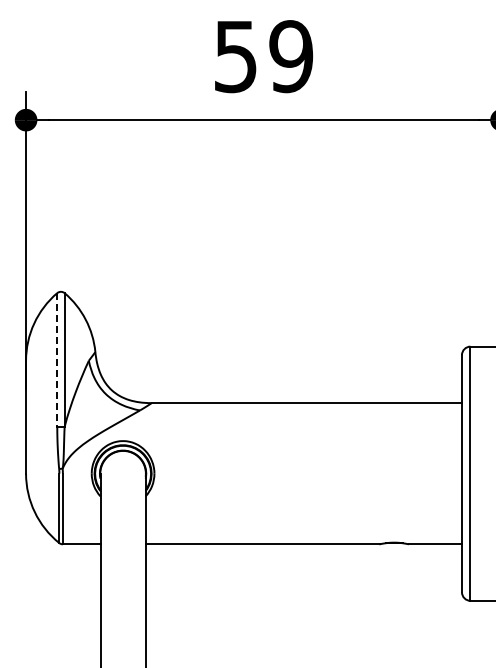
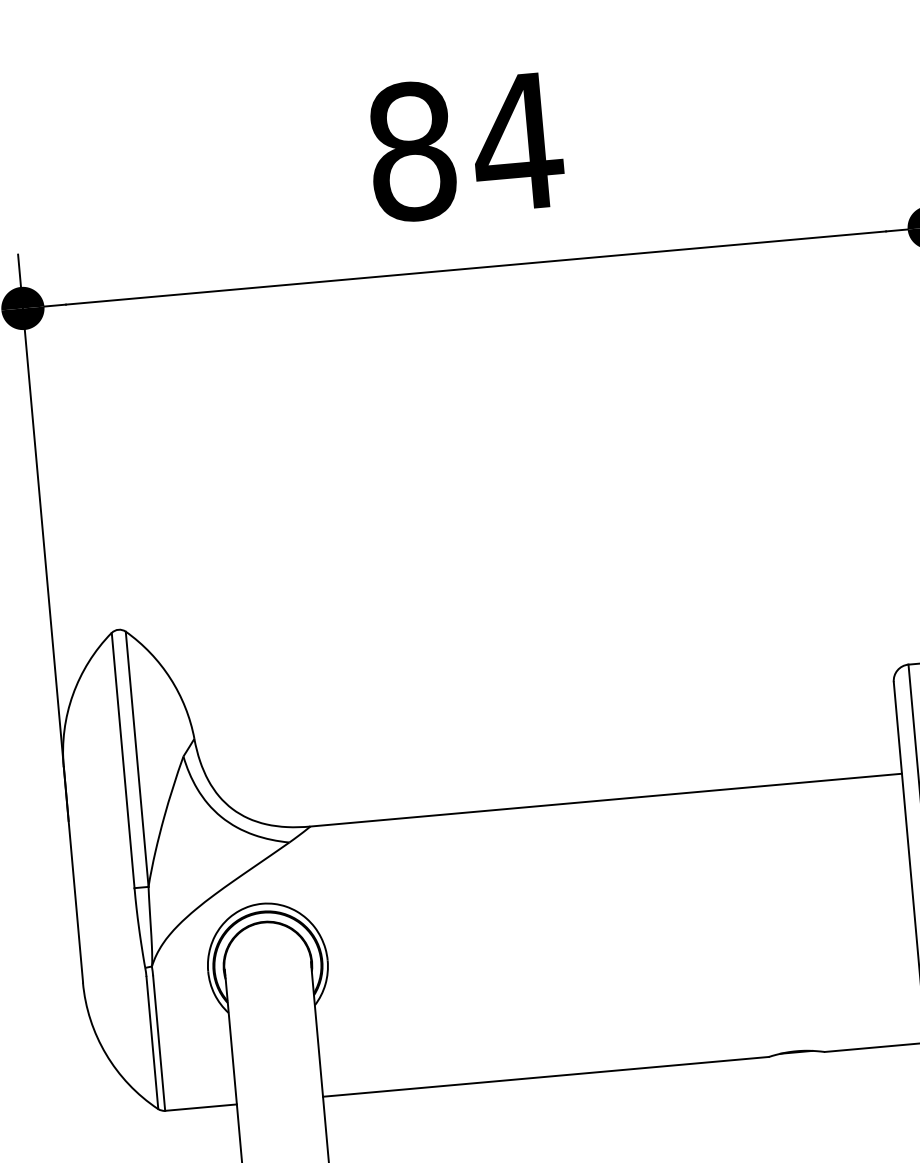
text: (264, 56) -> (466, 146), 59 -> 84
line: (57, 360) -> (123, 761), dashed -> solid

